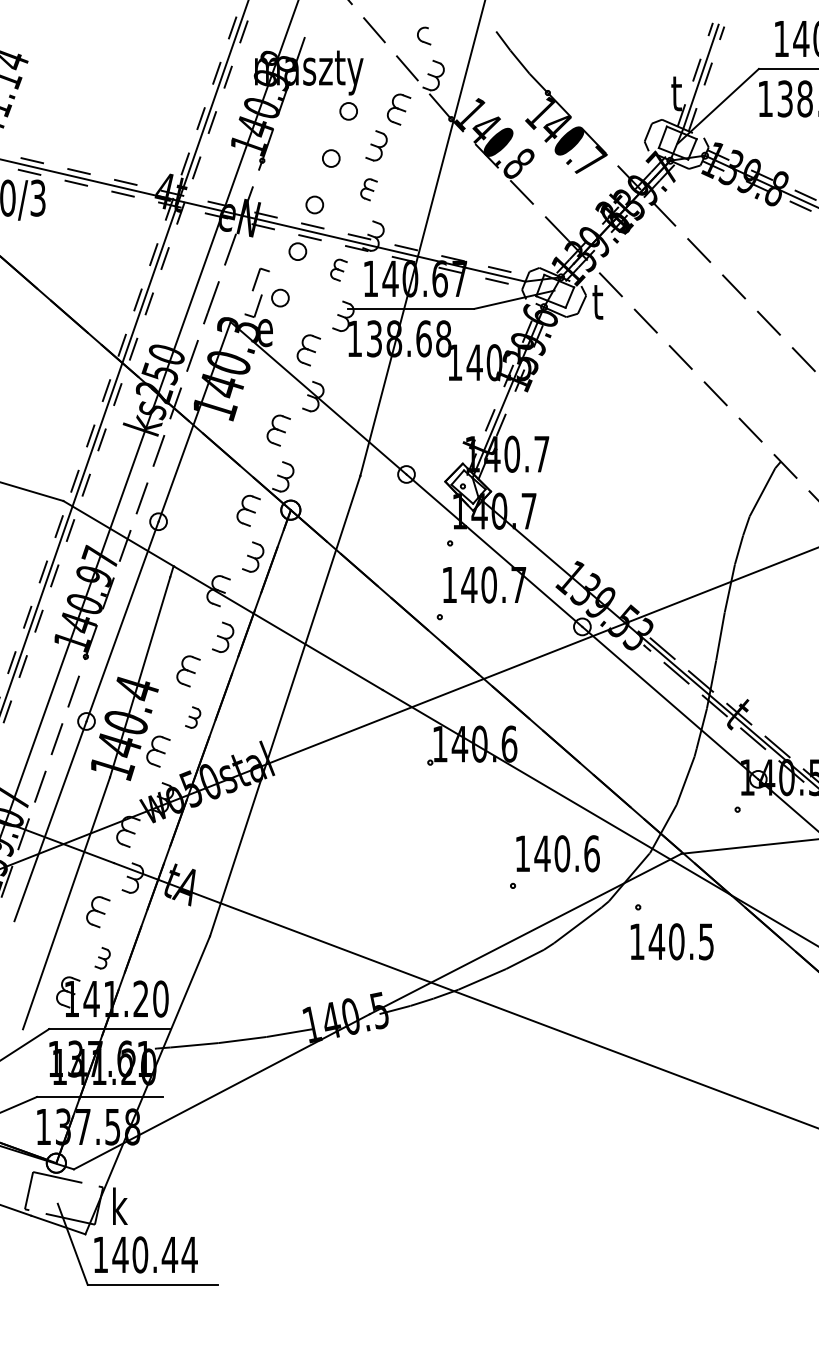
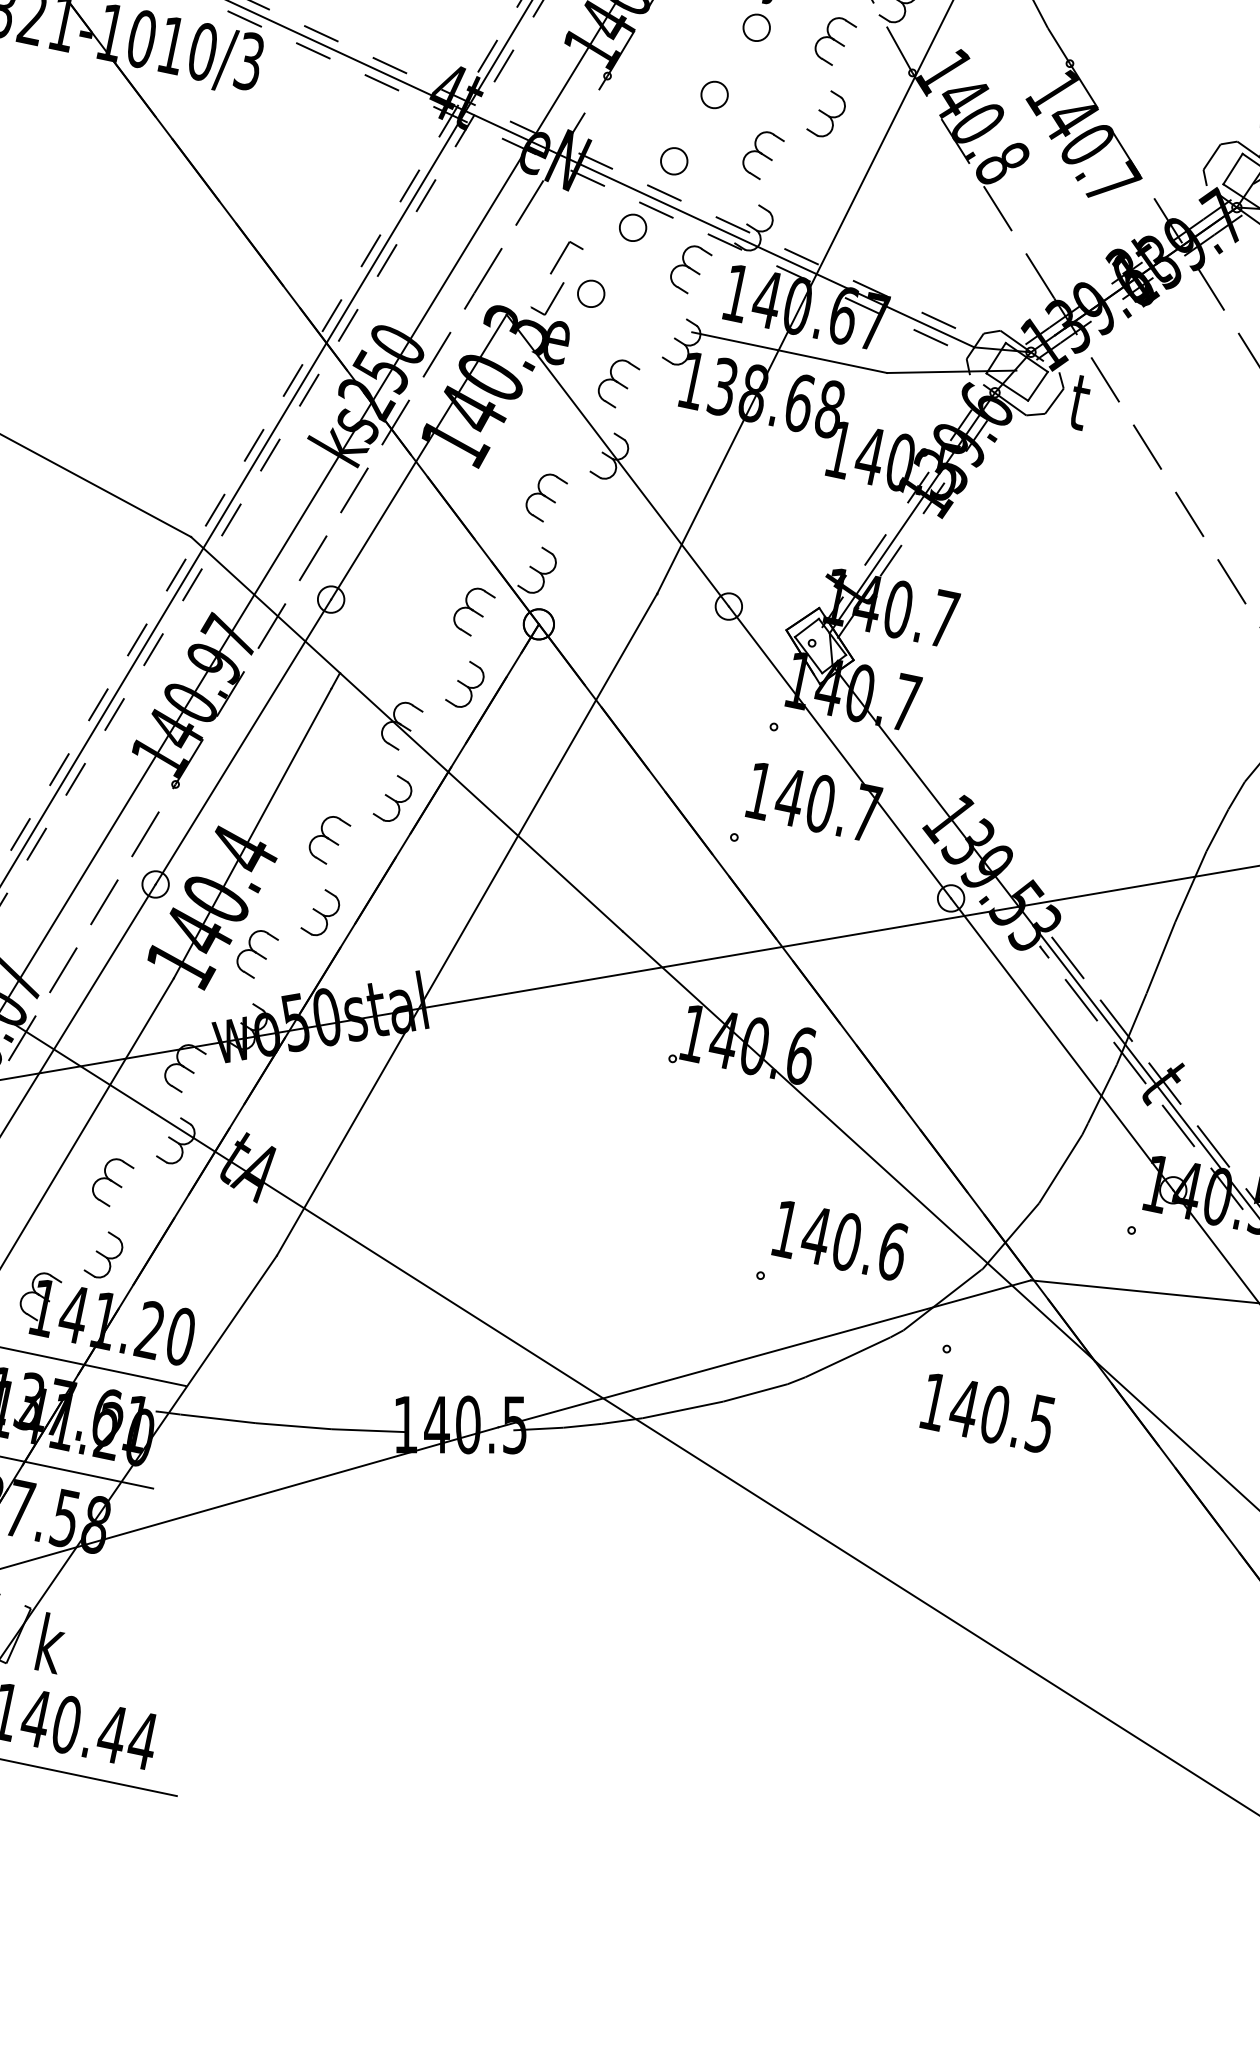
part: (376, 145) -> (827, 113), moved
part: (368, 189) -> (762, 154), size x1.43
part: (338, 270) -> (689, 269), size x1.43
part: (193, 717) -> (321, 912), size x1.43
part: (102, 957) -> (104, 1253), size x1.43

